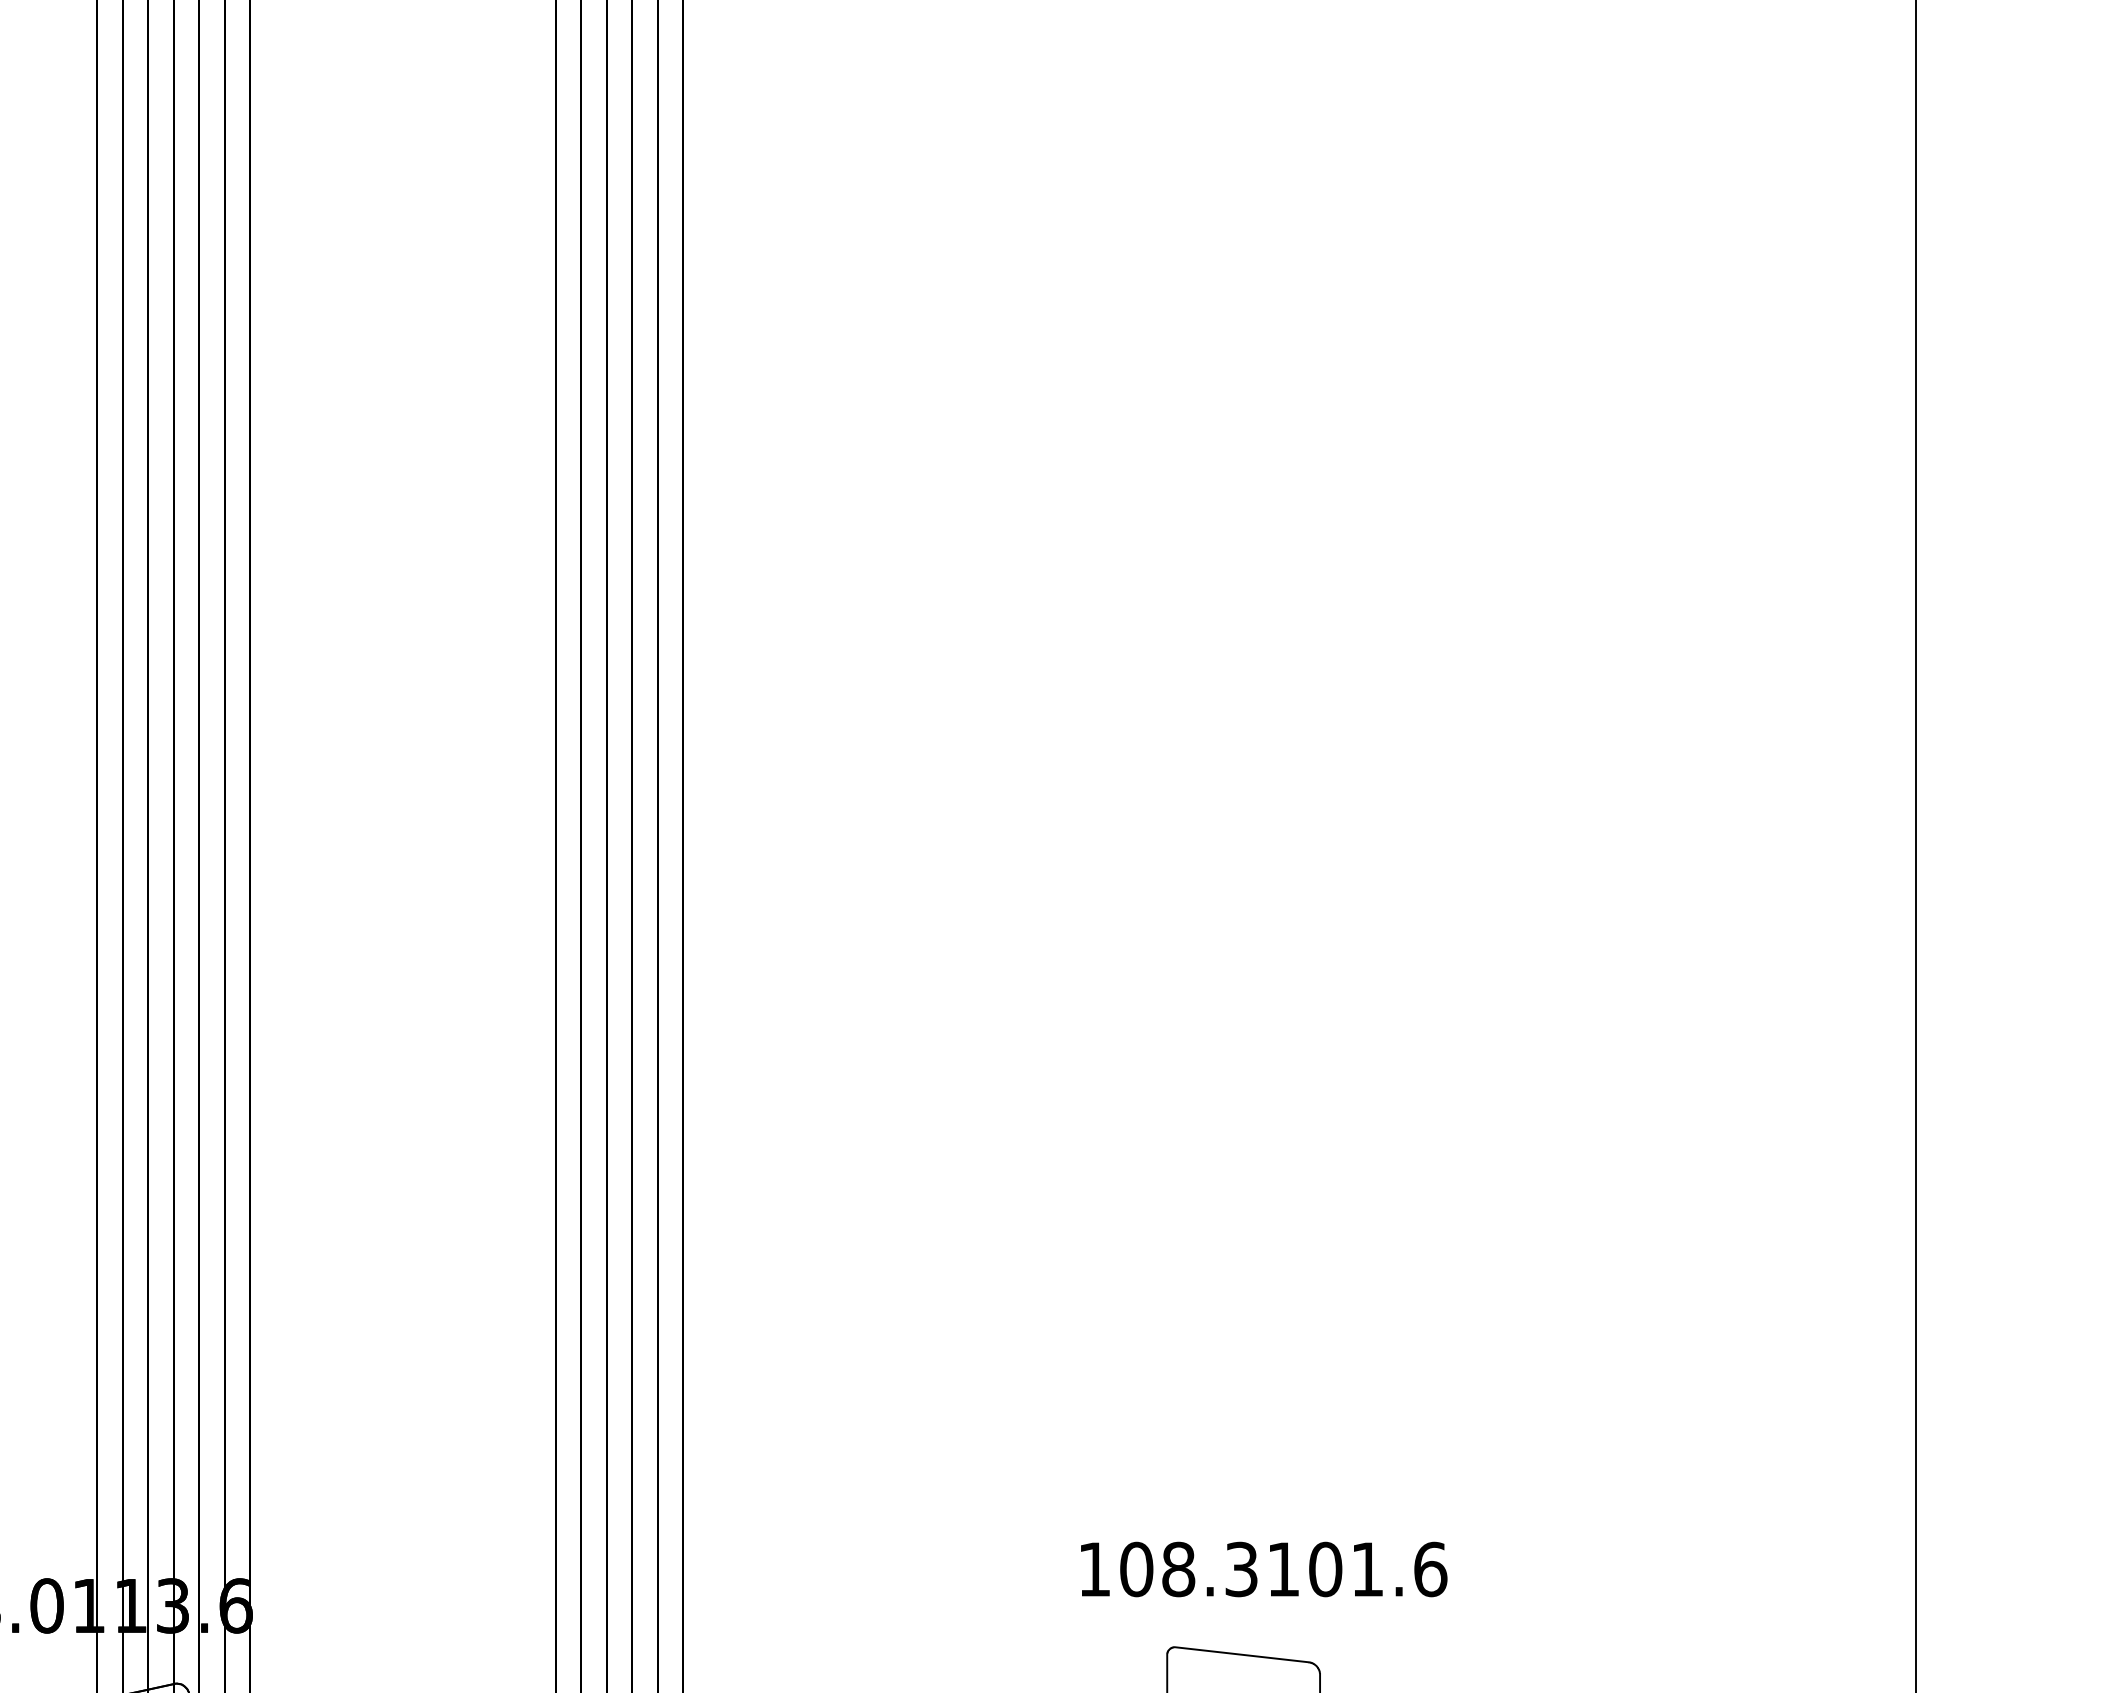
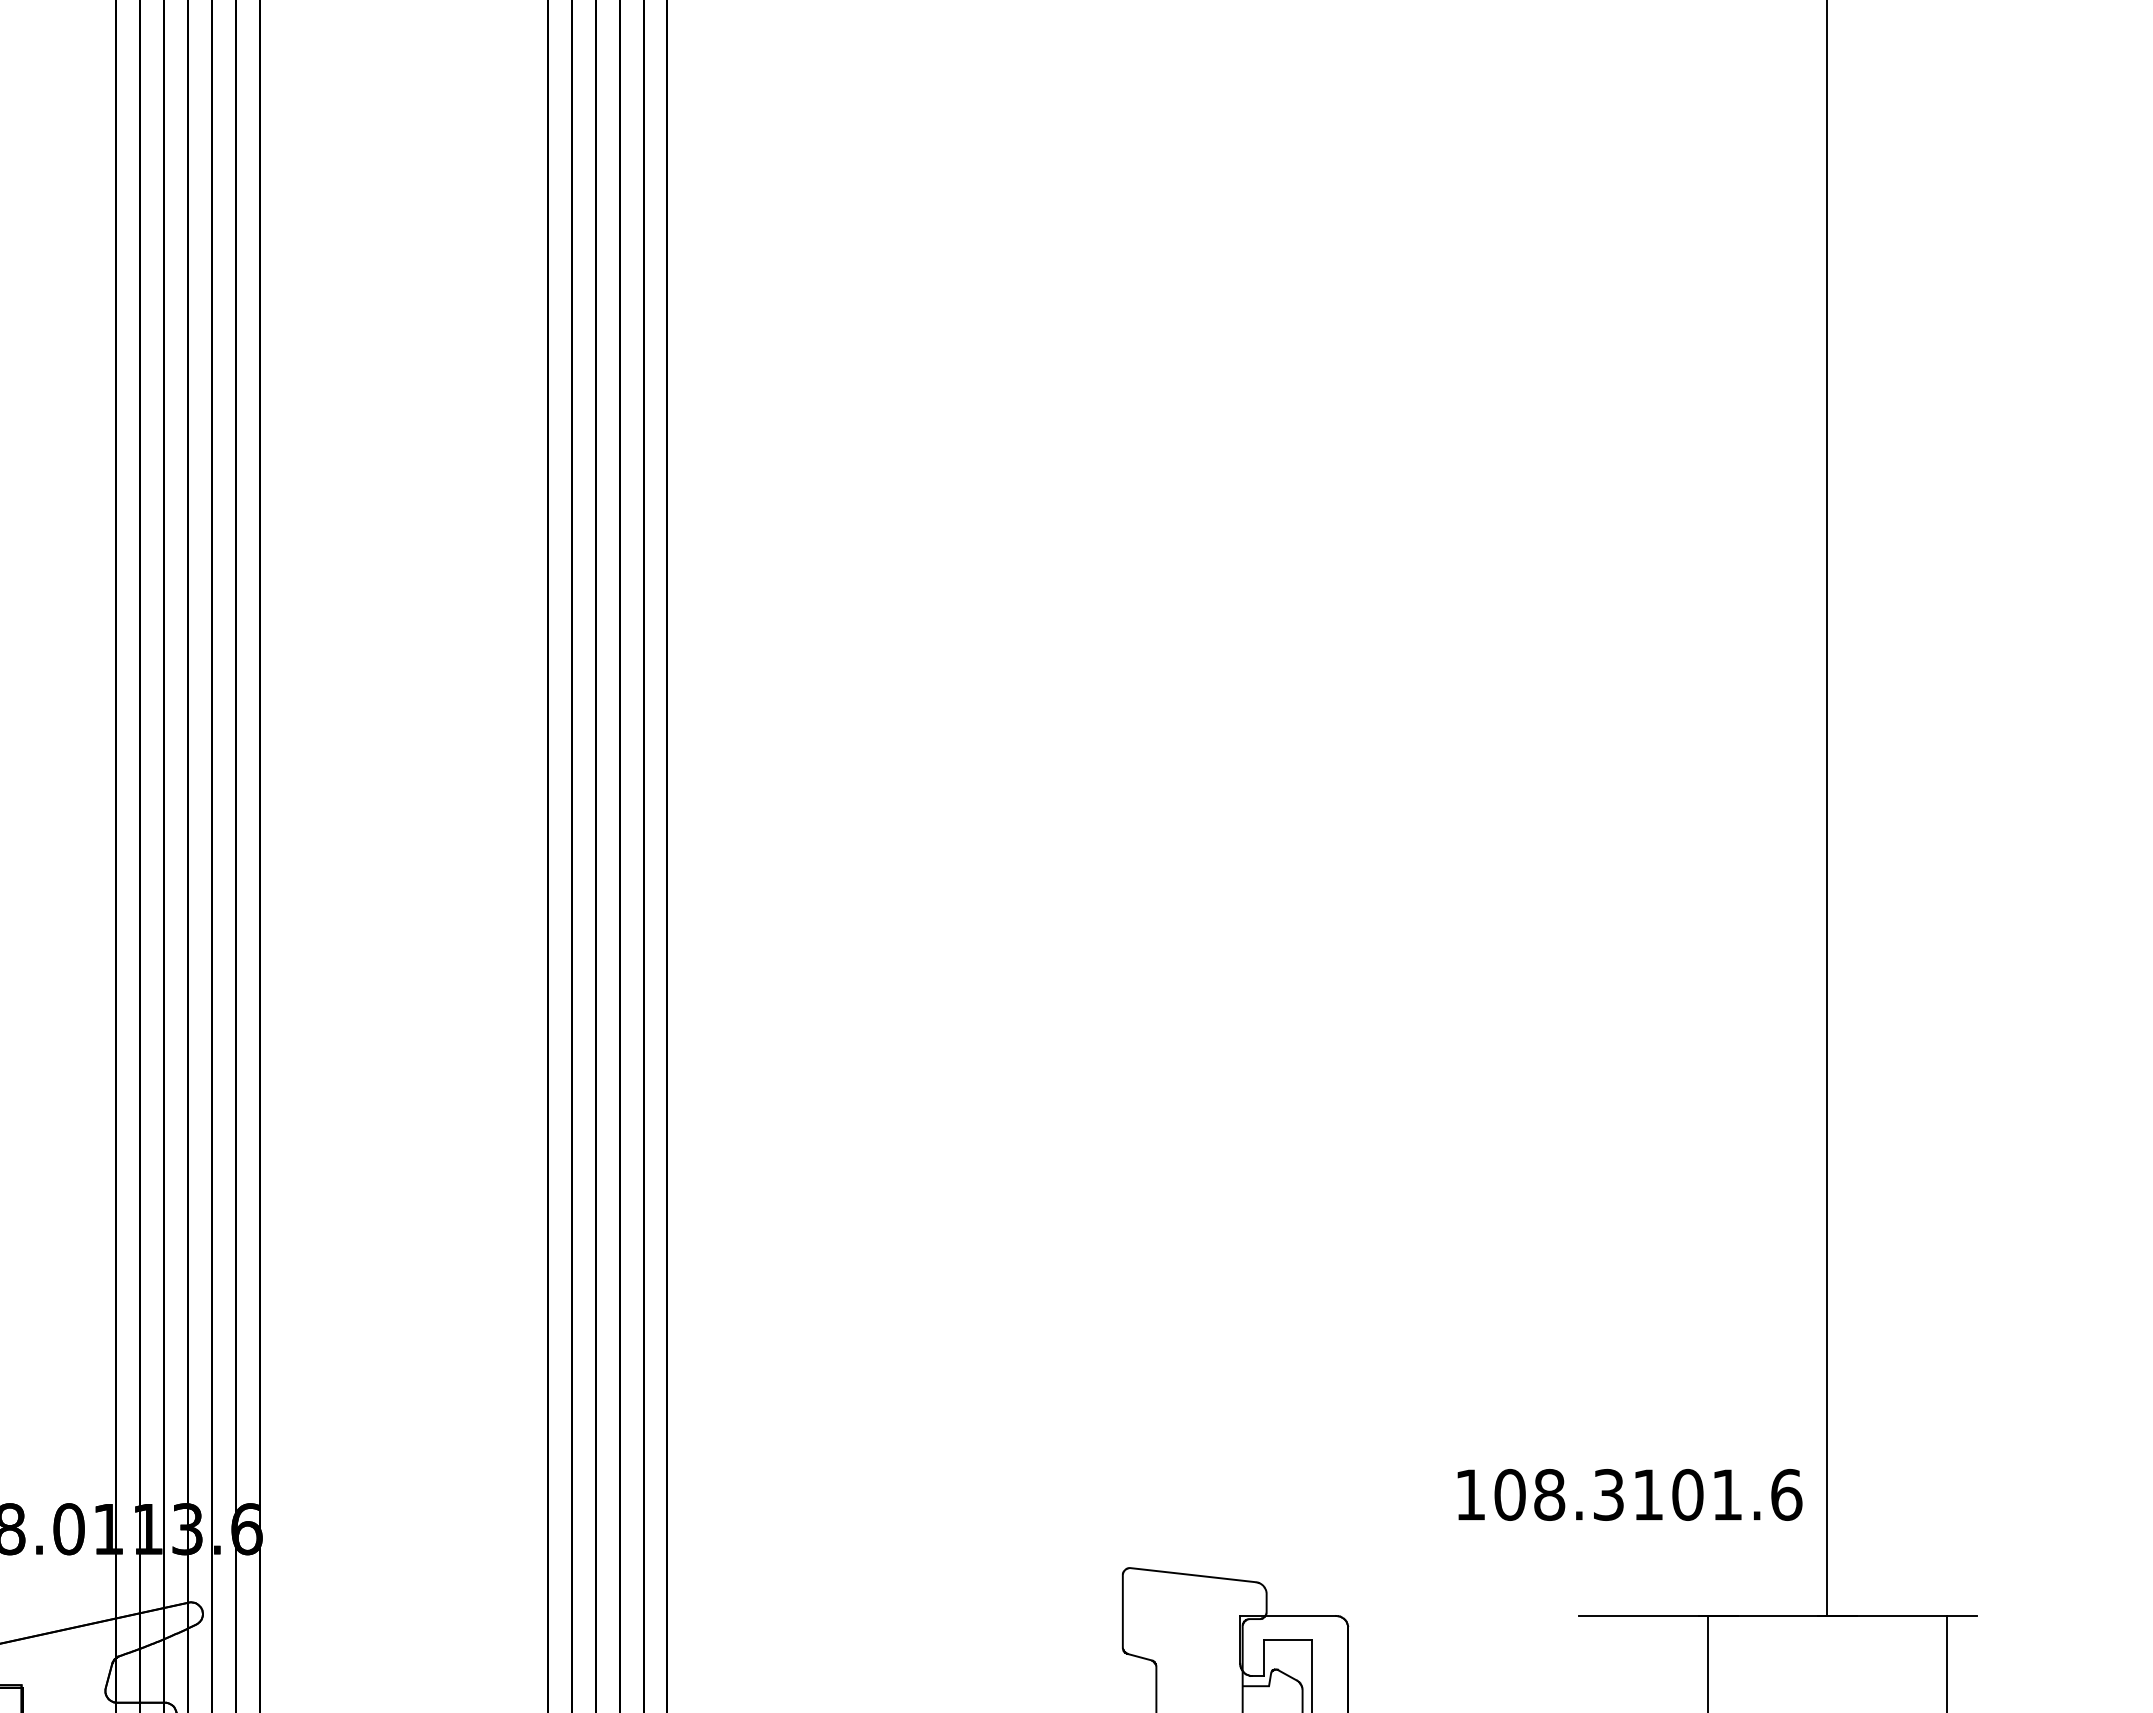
text: (1263, 1569) -> (1629, 1494), moved

